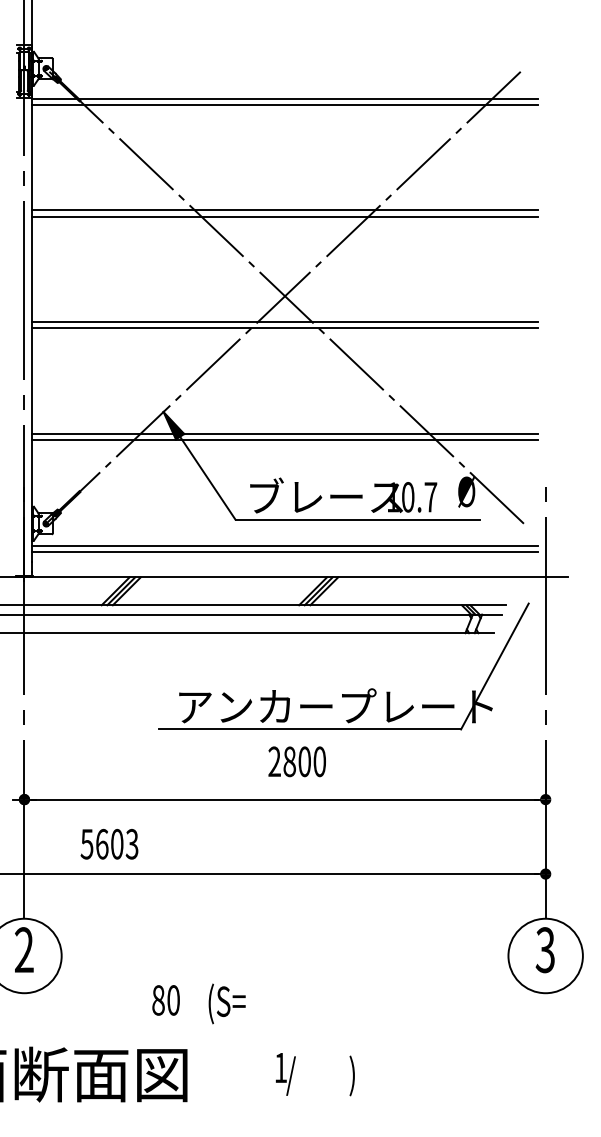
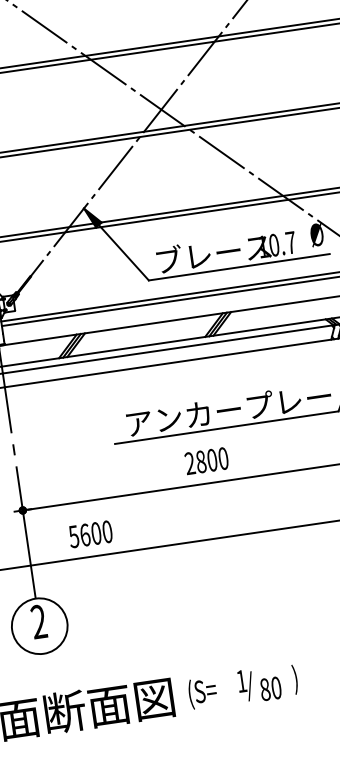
text: (296, 761) -> (206, 460), moved
text: (131, 844) -> (106, 532), 5603 -> 5600
text: (165, 1000) -> (270, 688), moved
text: (226, 1003) -> (202, 692), moved

